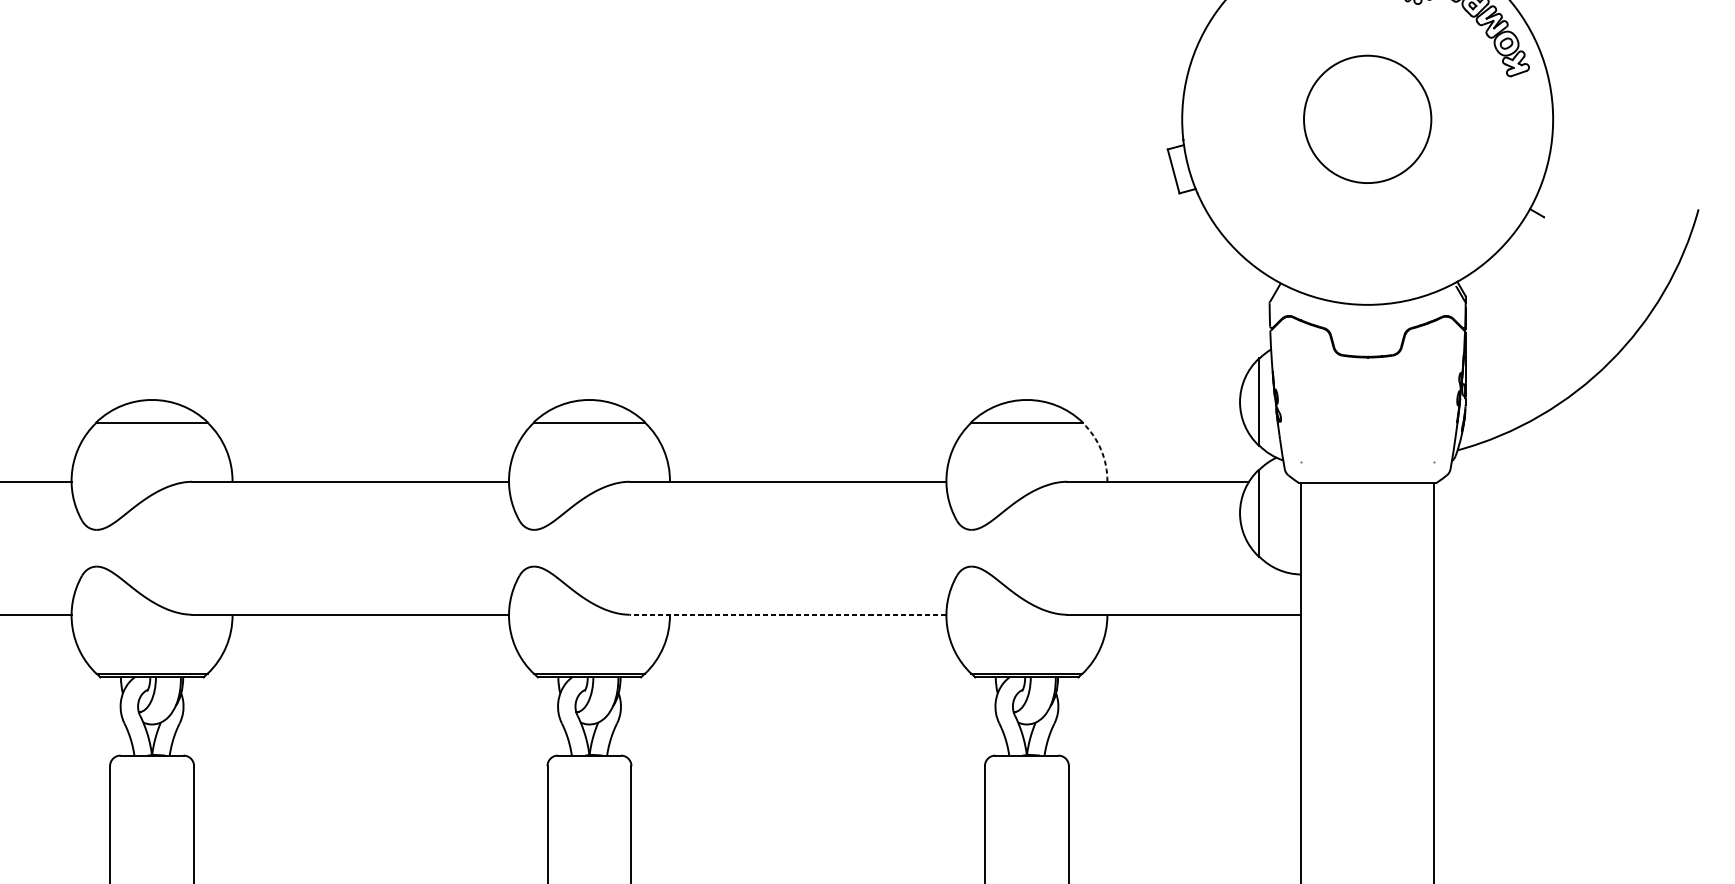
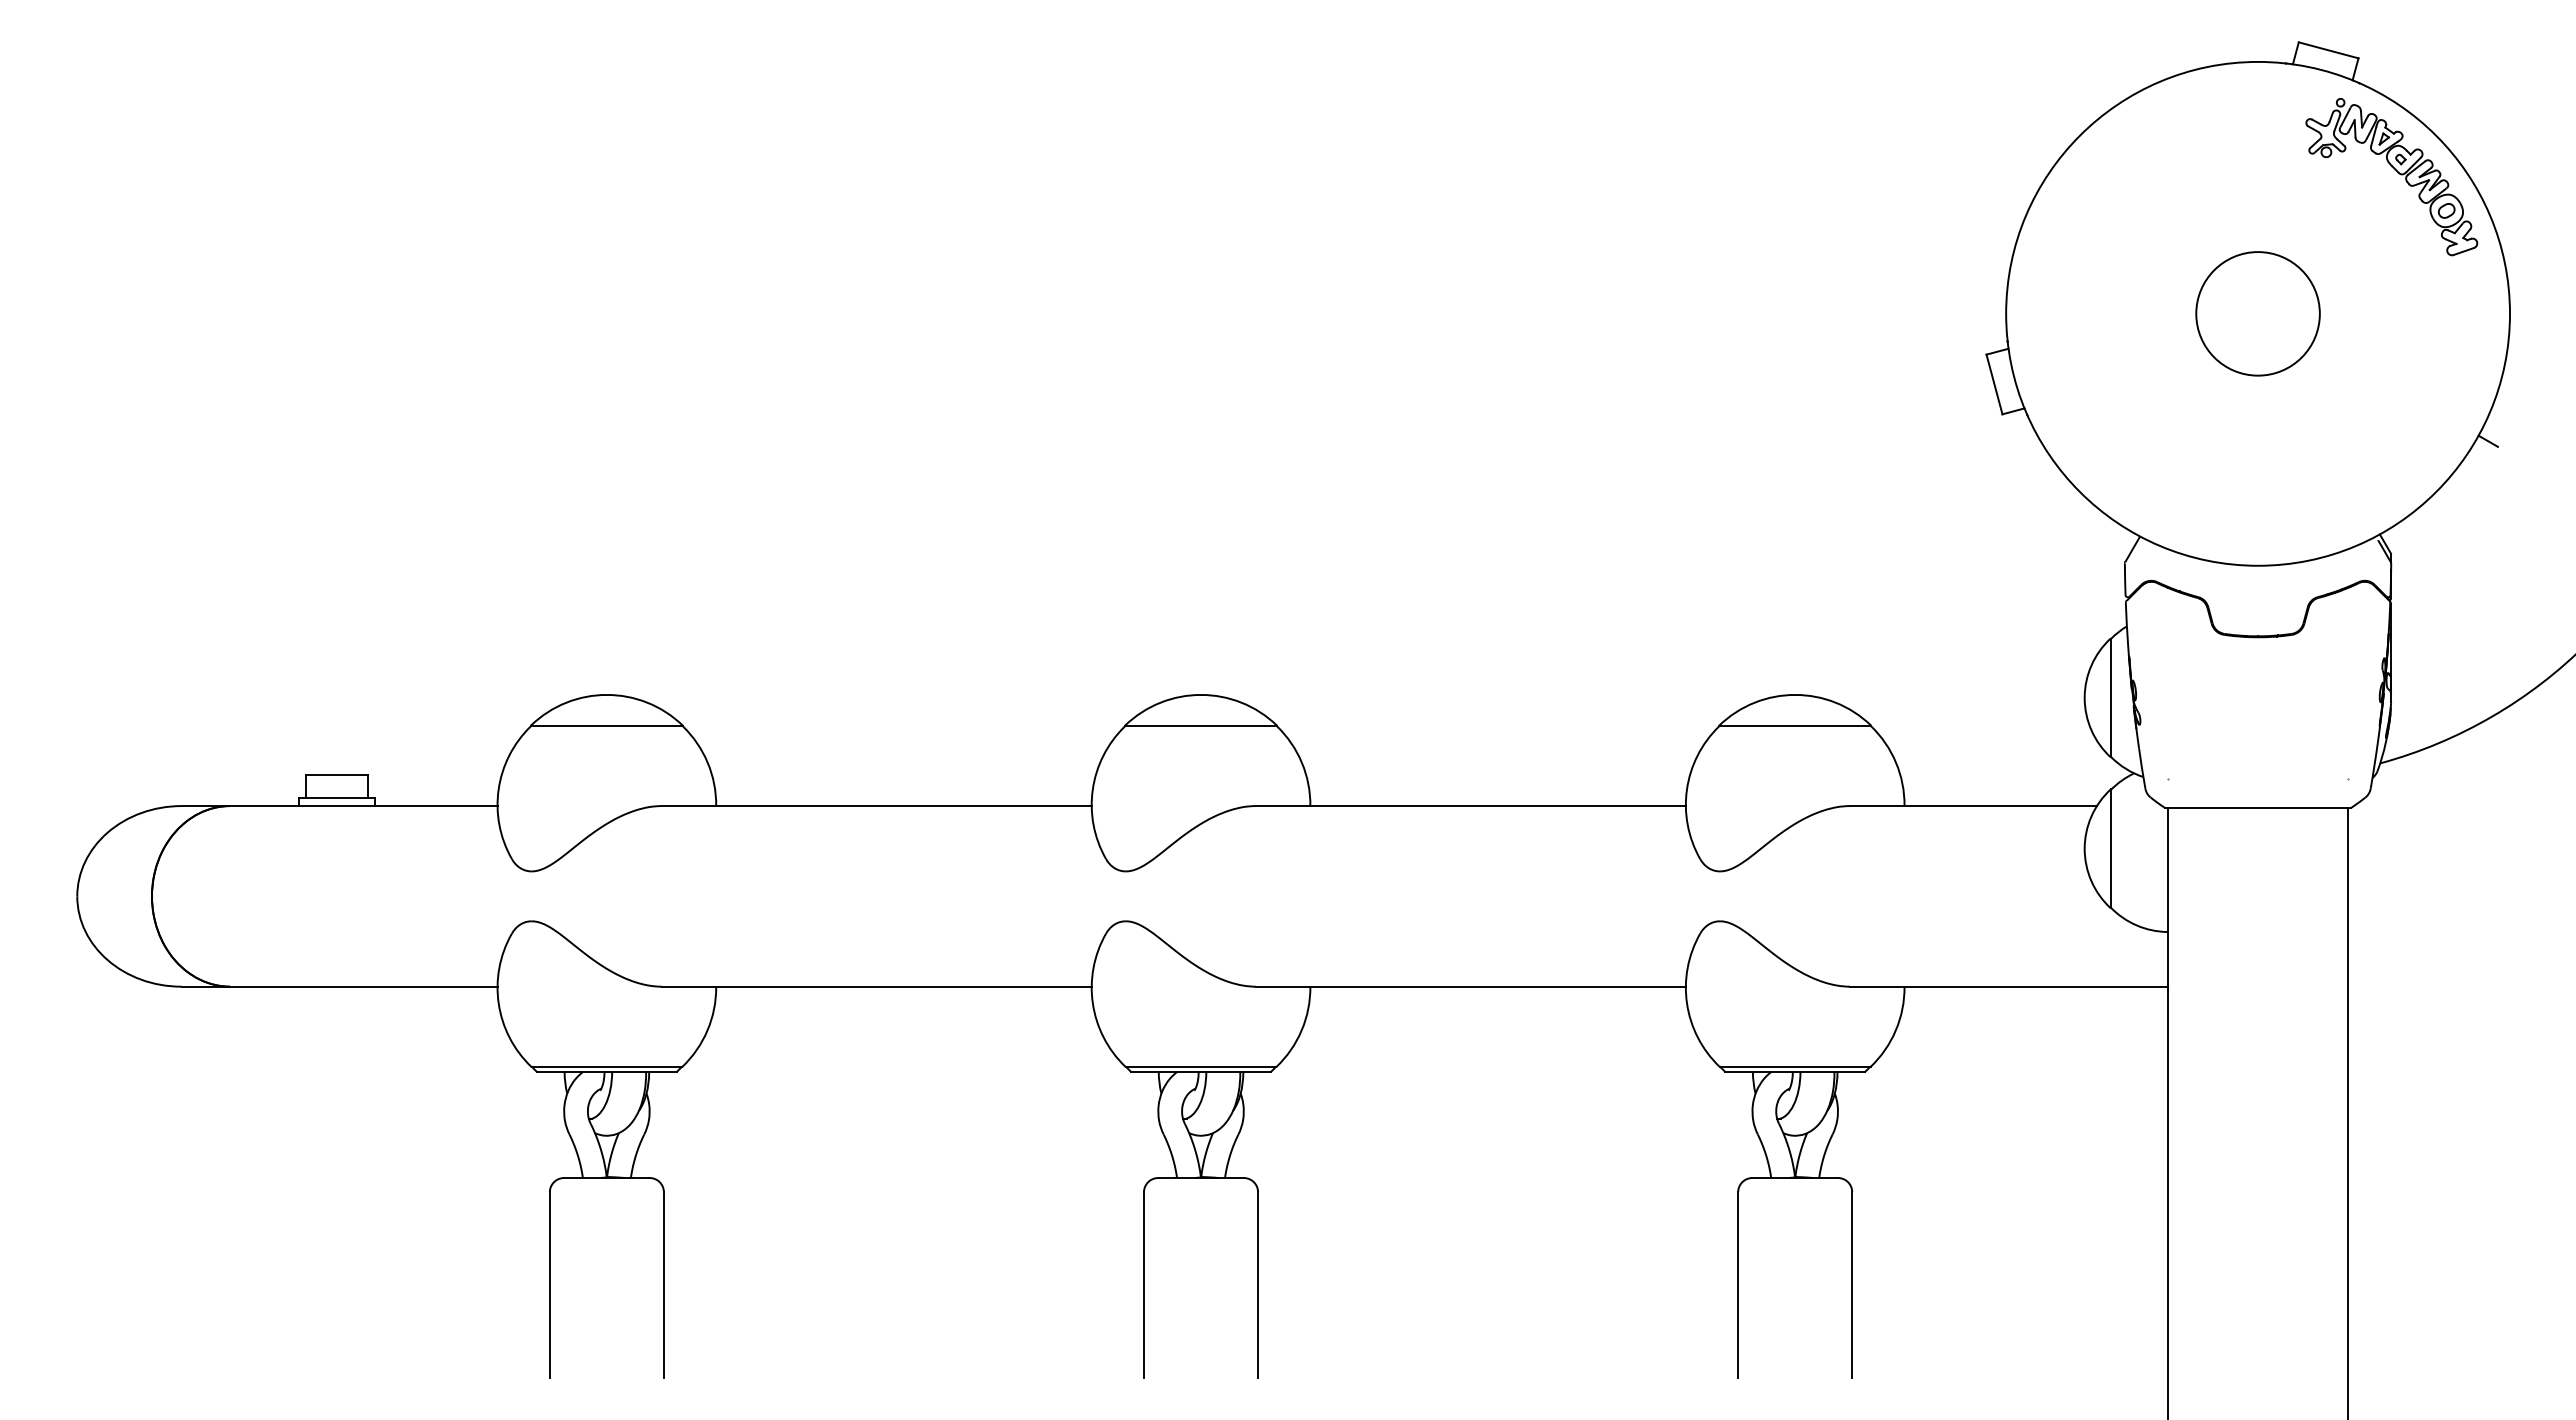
circle: (1367, 119) -> (2257, 313), size x0.71
arc: (1101, 449) -> (1896, 762), dashed -> solid
line: (787, 614) -> (1470, 986), dashed -> solid

